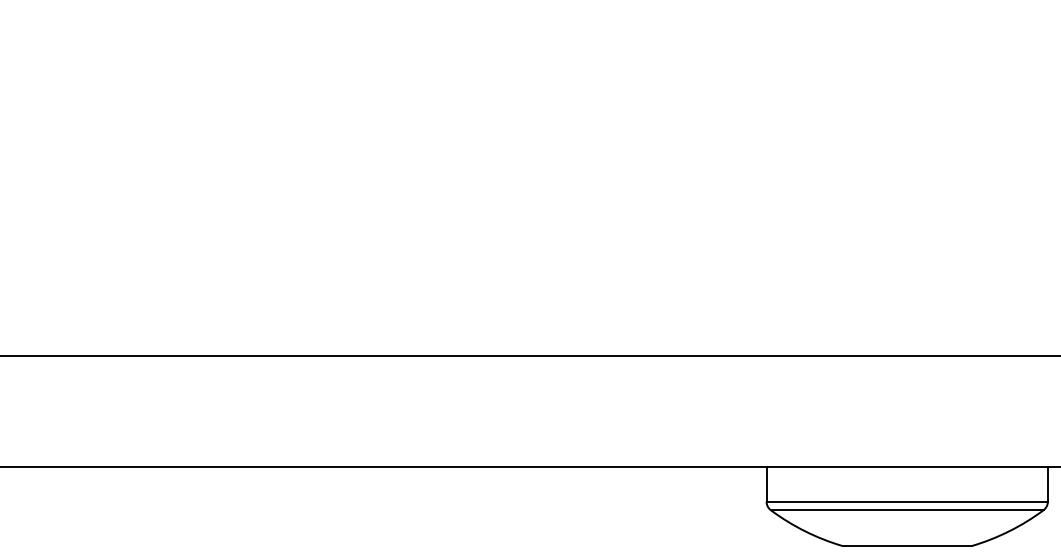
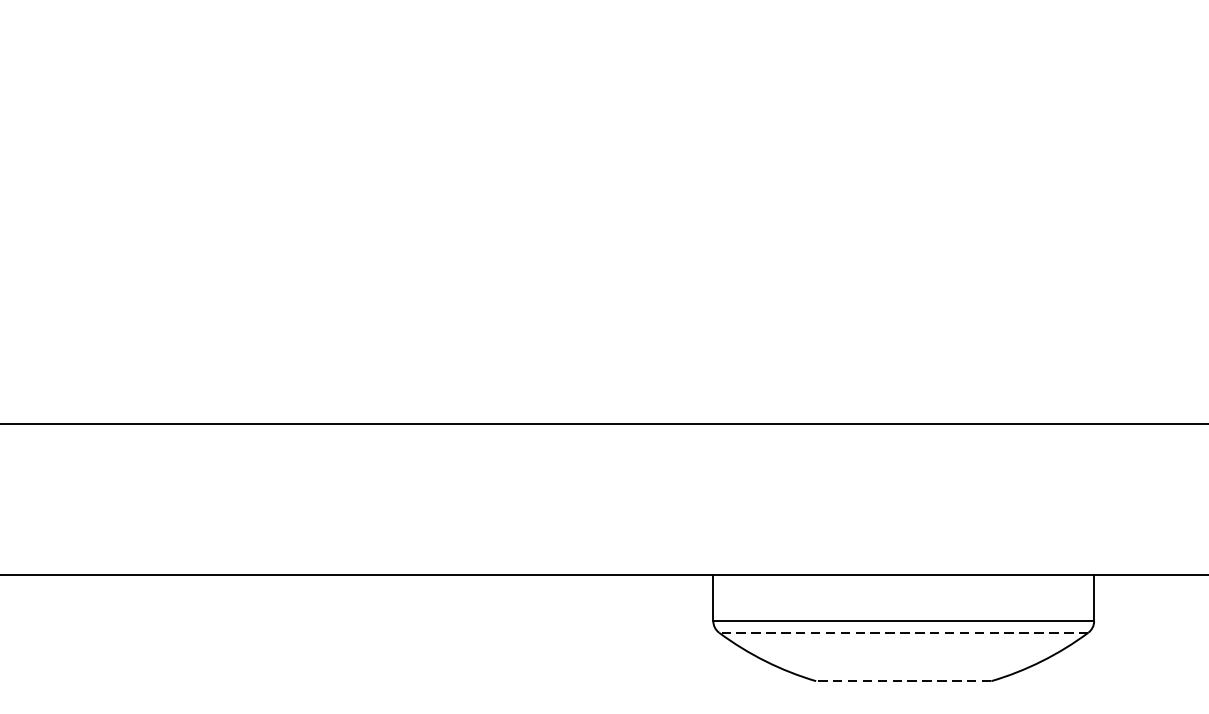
line: (906, 510) -> (902, 633), solid -> dashed
line: (907, 546) -> (904, 681), solid -> dashed

